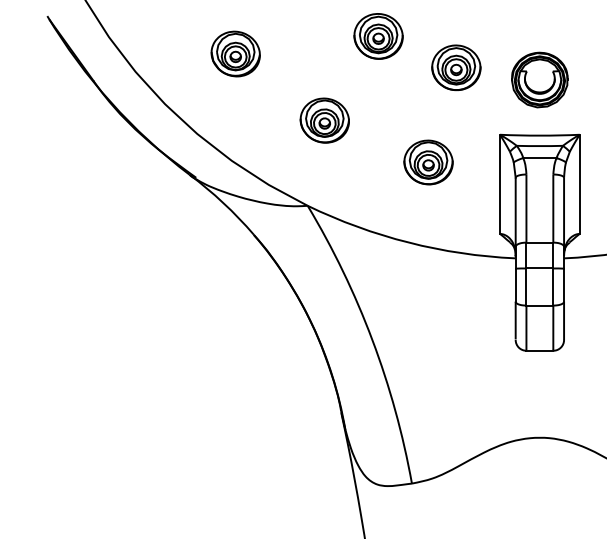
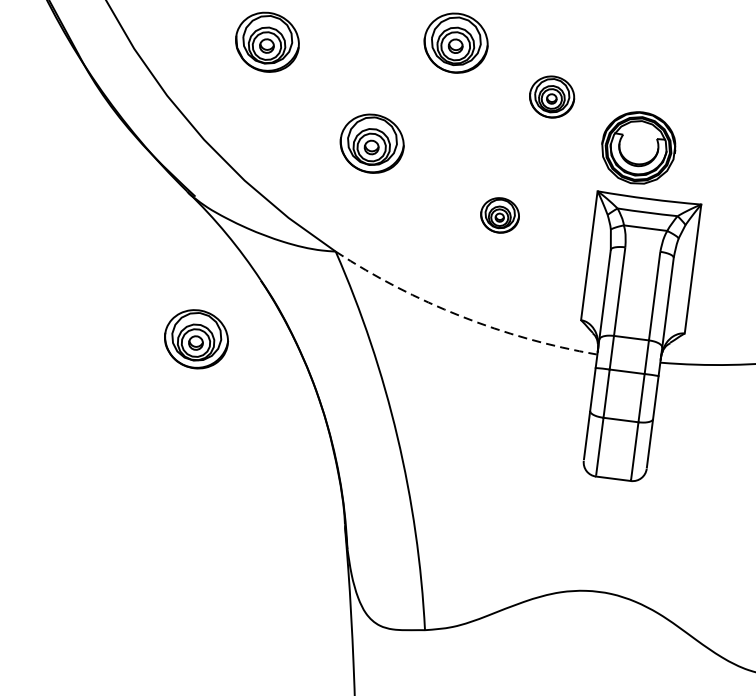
part: (456, 67) -> (552, 96), size x0.7
part: (539, 79) -> (638, 147), moved
part: (428, 162) -> (500, 215), size x0.6
arc: (408, 242) -> (460, 316), solid -> dashed
part: (210, 285) -> (196, 339), added

